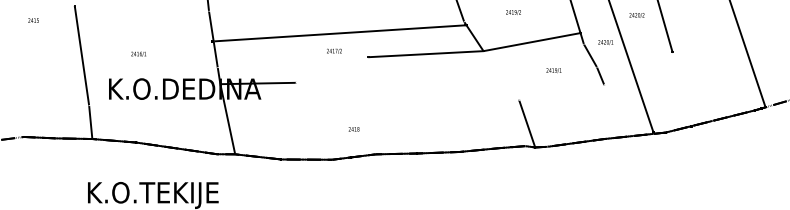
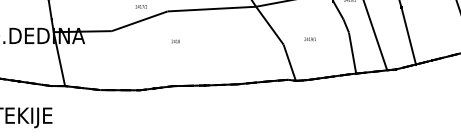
line: (332, 69) -> (139, 20), added
text: (553, 70) -> (309, 39), moved
line: (501, 75) -> (269, 25), added
line: (681, 88) -> (408, 35), added
line: (608, 111) -> (352, 53), added
text: (353, 129) -> (175, 41), moved

